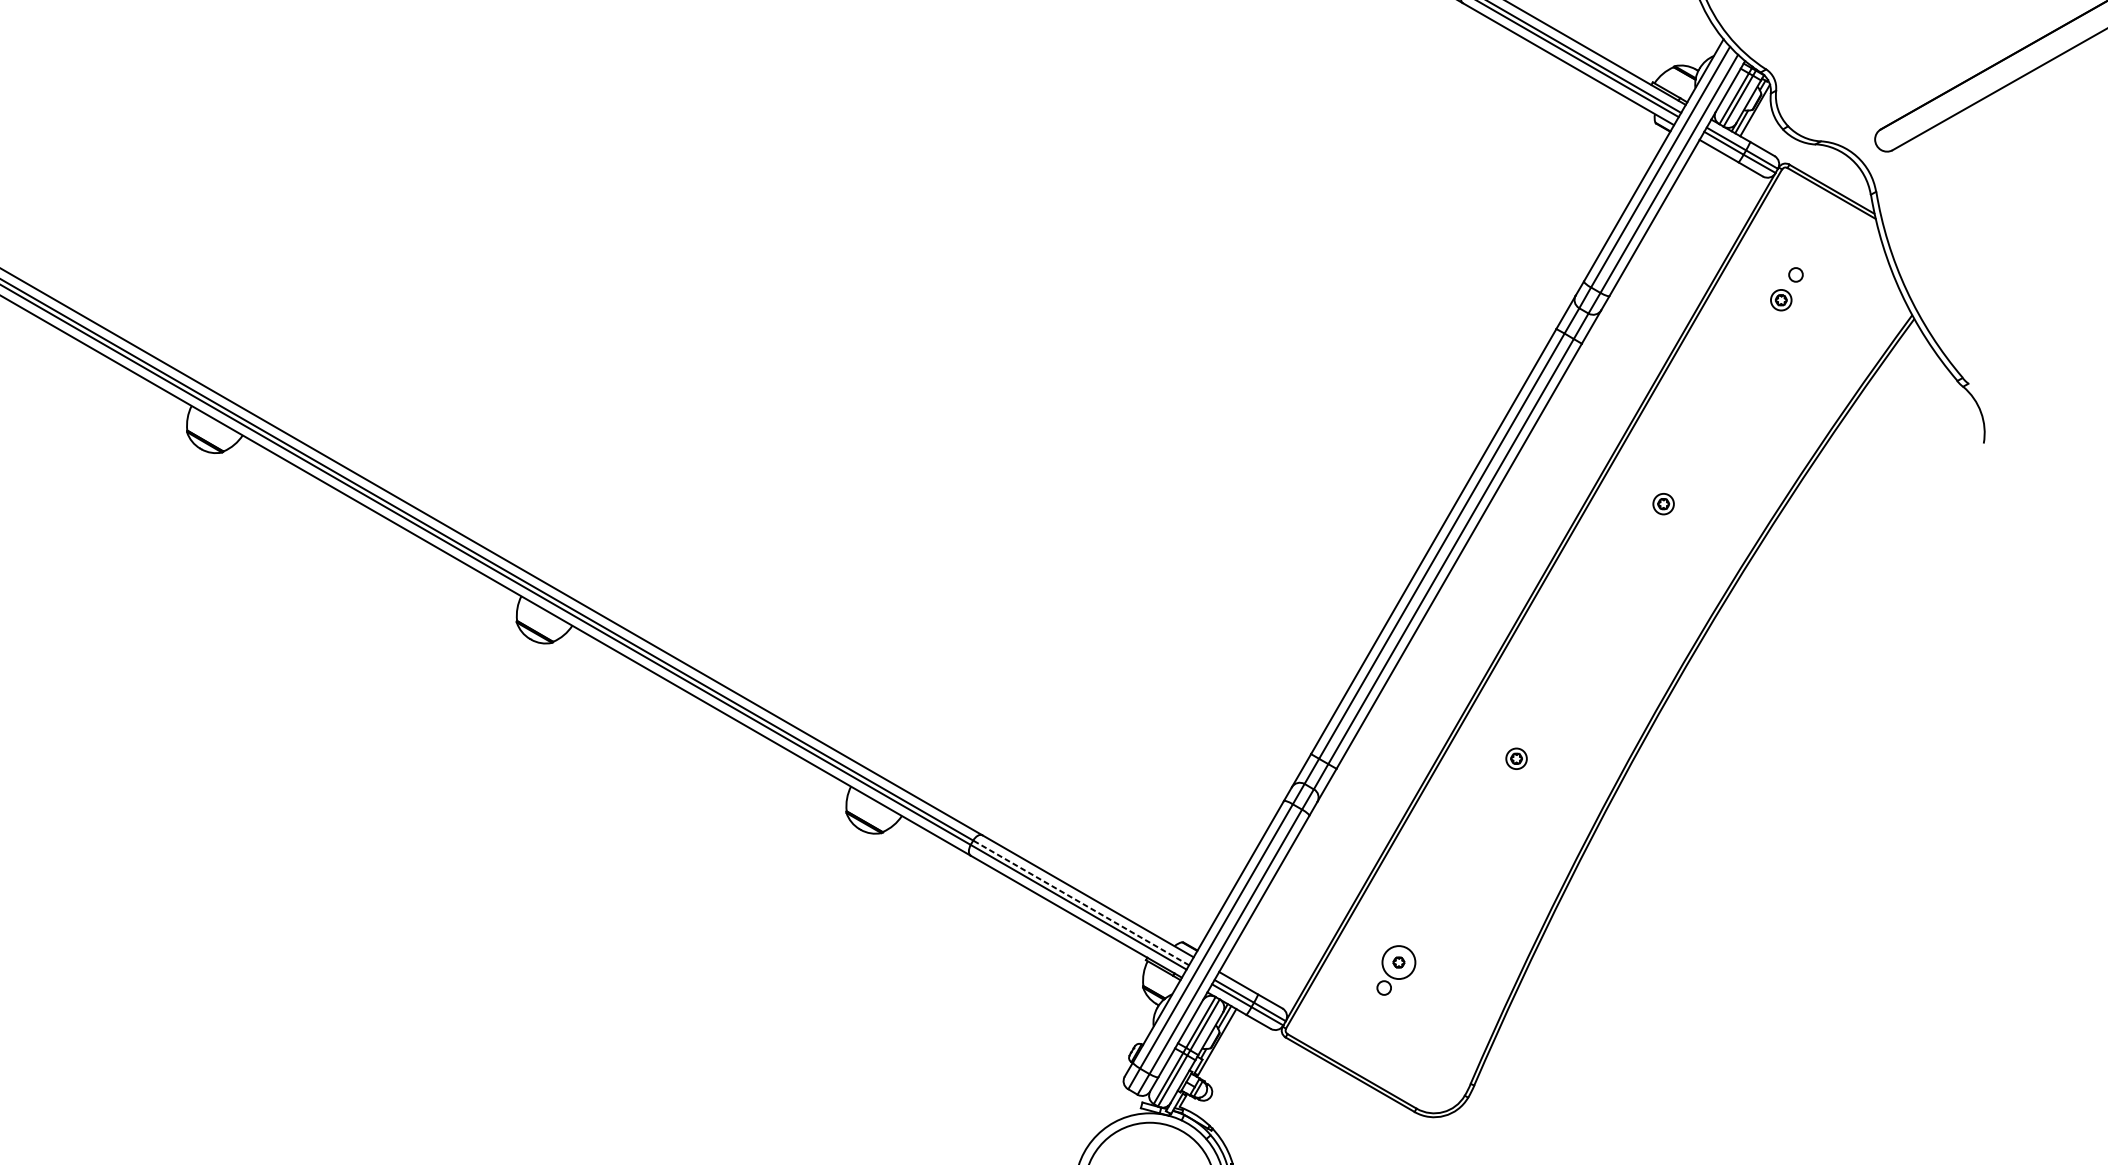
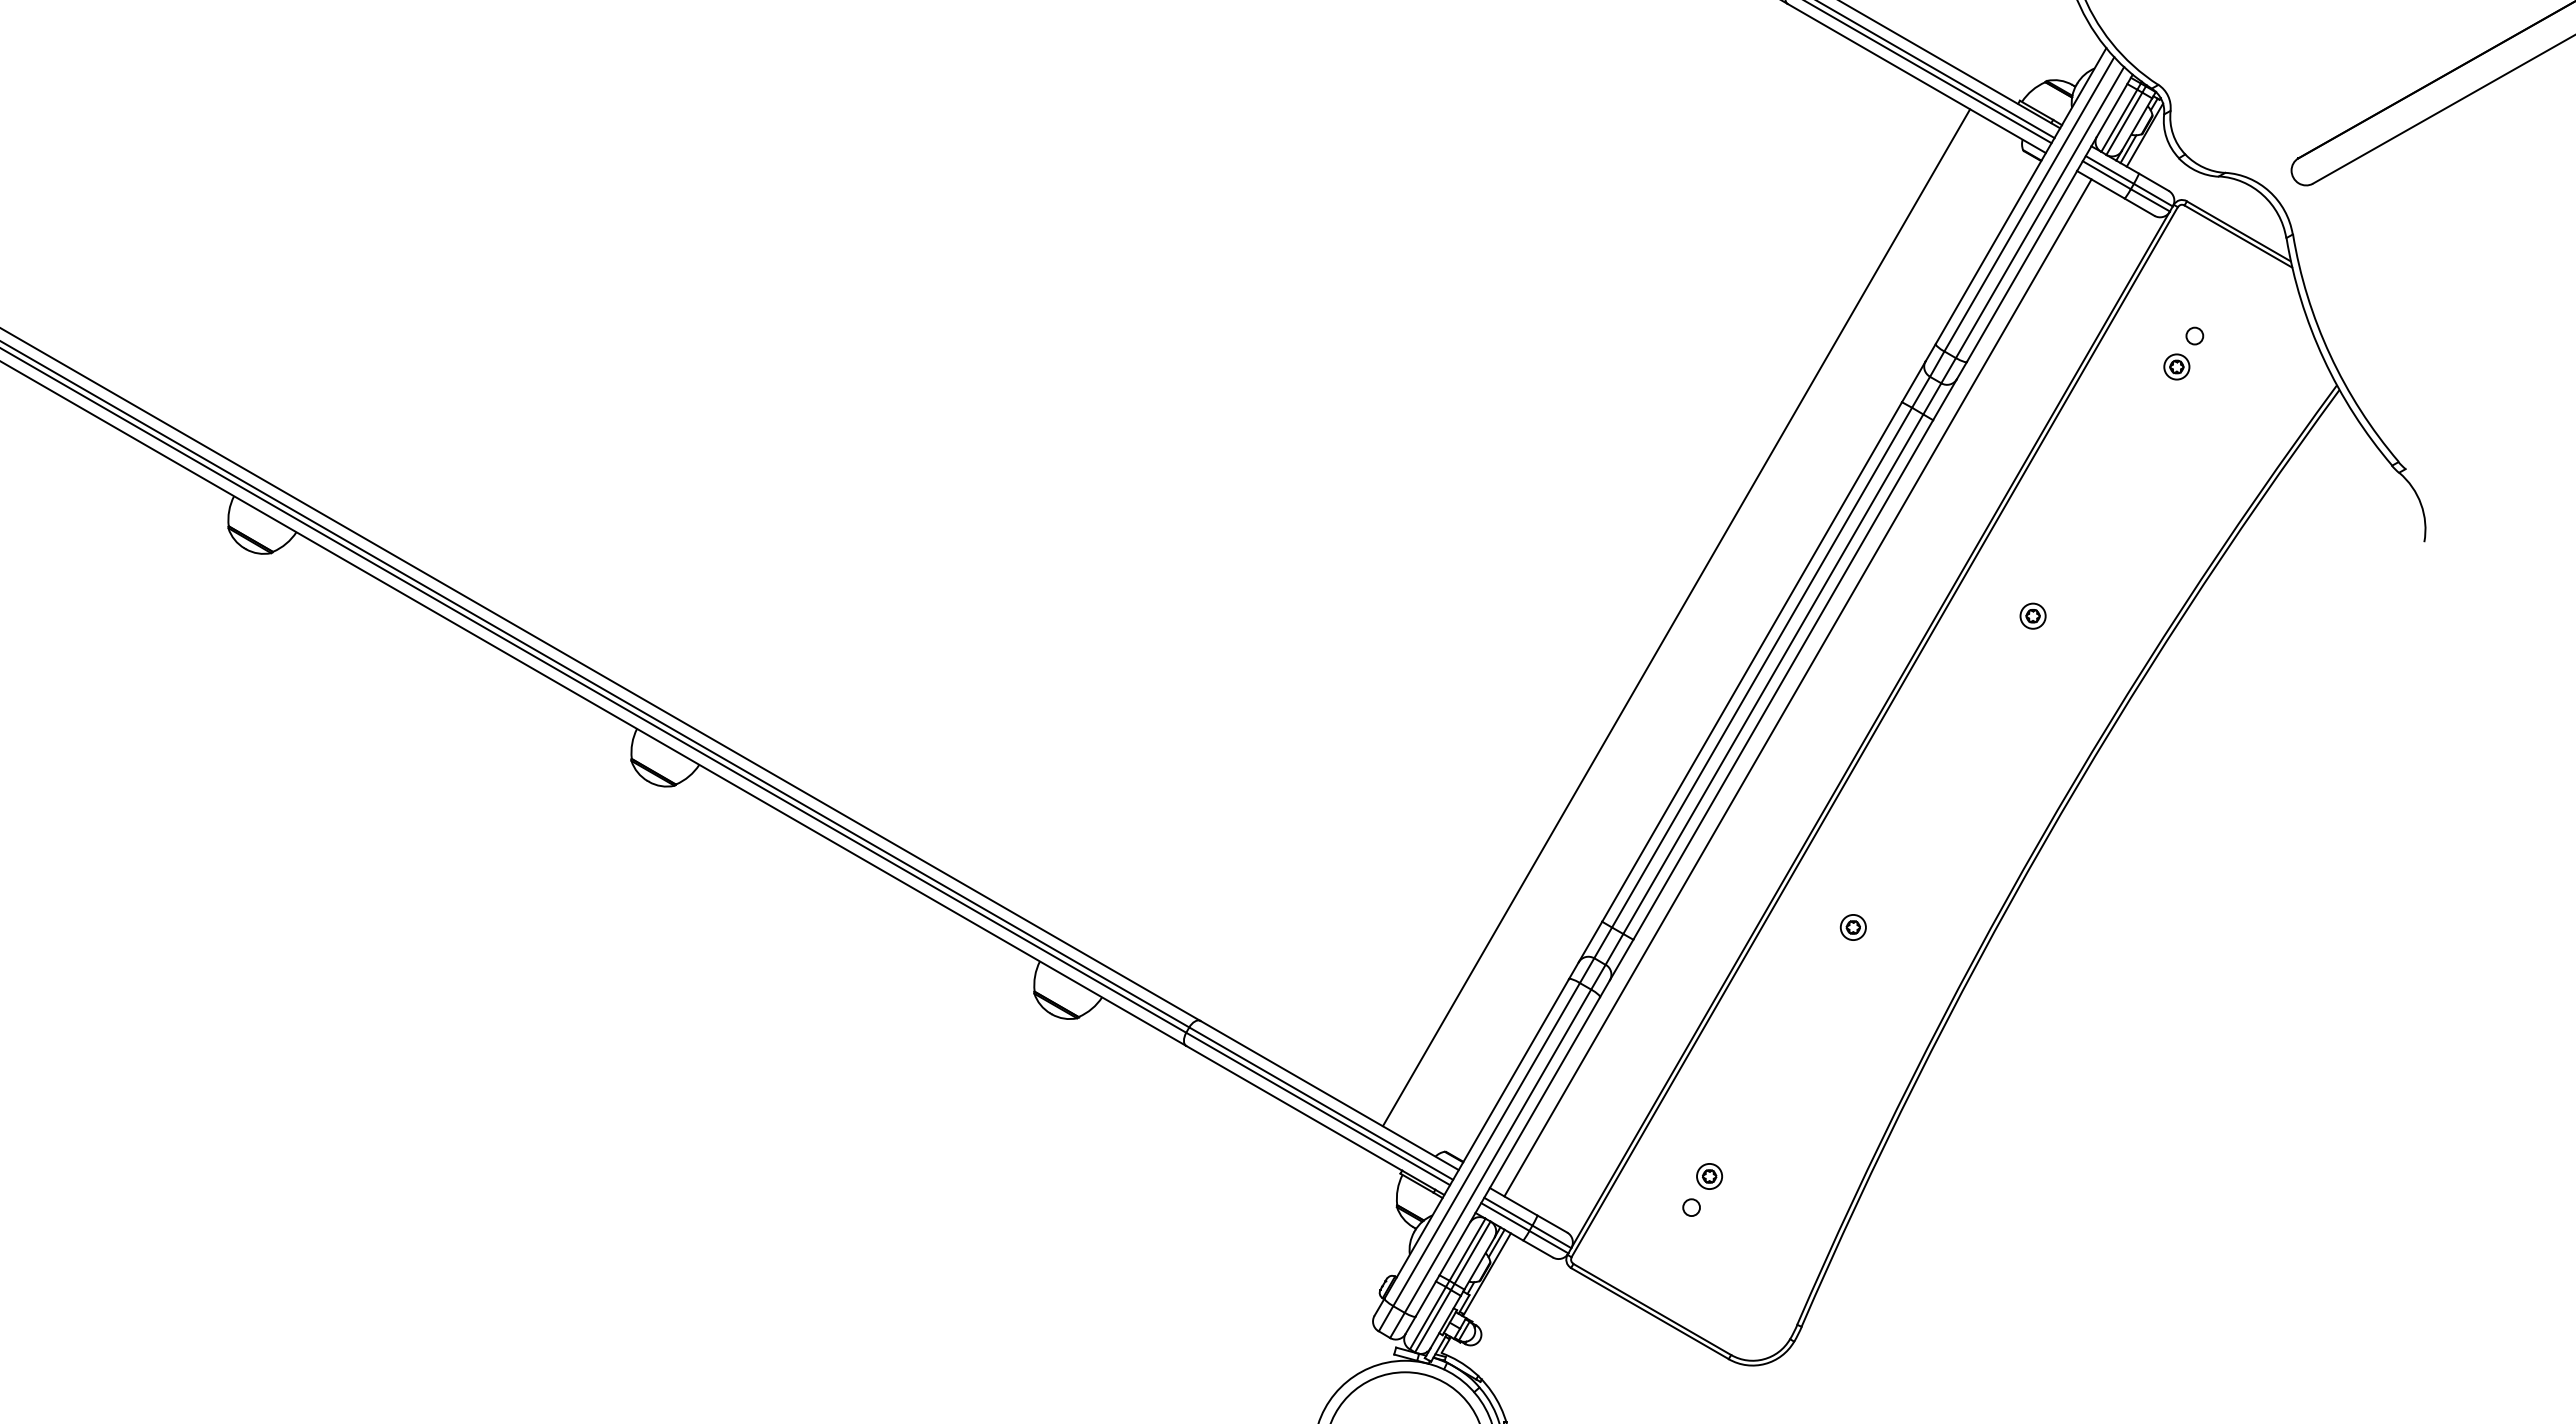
line: (1371, 505) -> (1676, 617), added
line: (1470, 562) -> (1797, 687), added
line: (1080, 902) -> (1320, 1103), dashed -> solid
circle: (1398, 962) -> (1709, 1176), size x0.62

